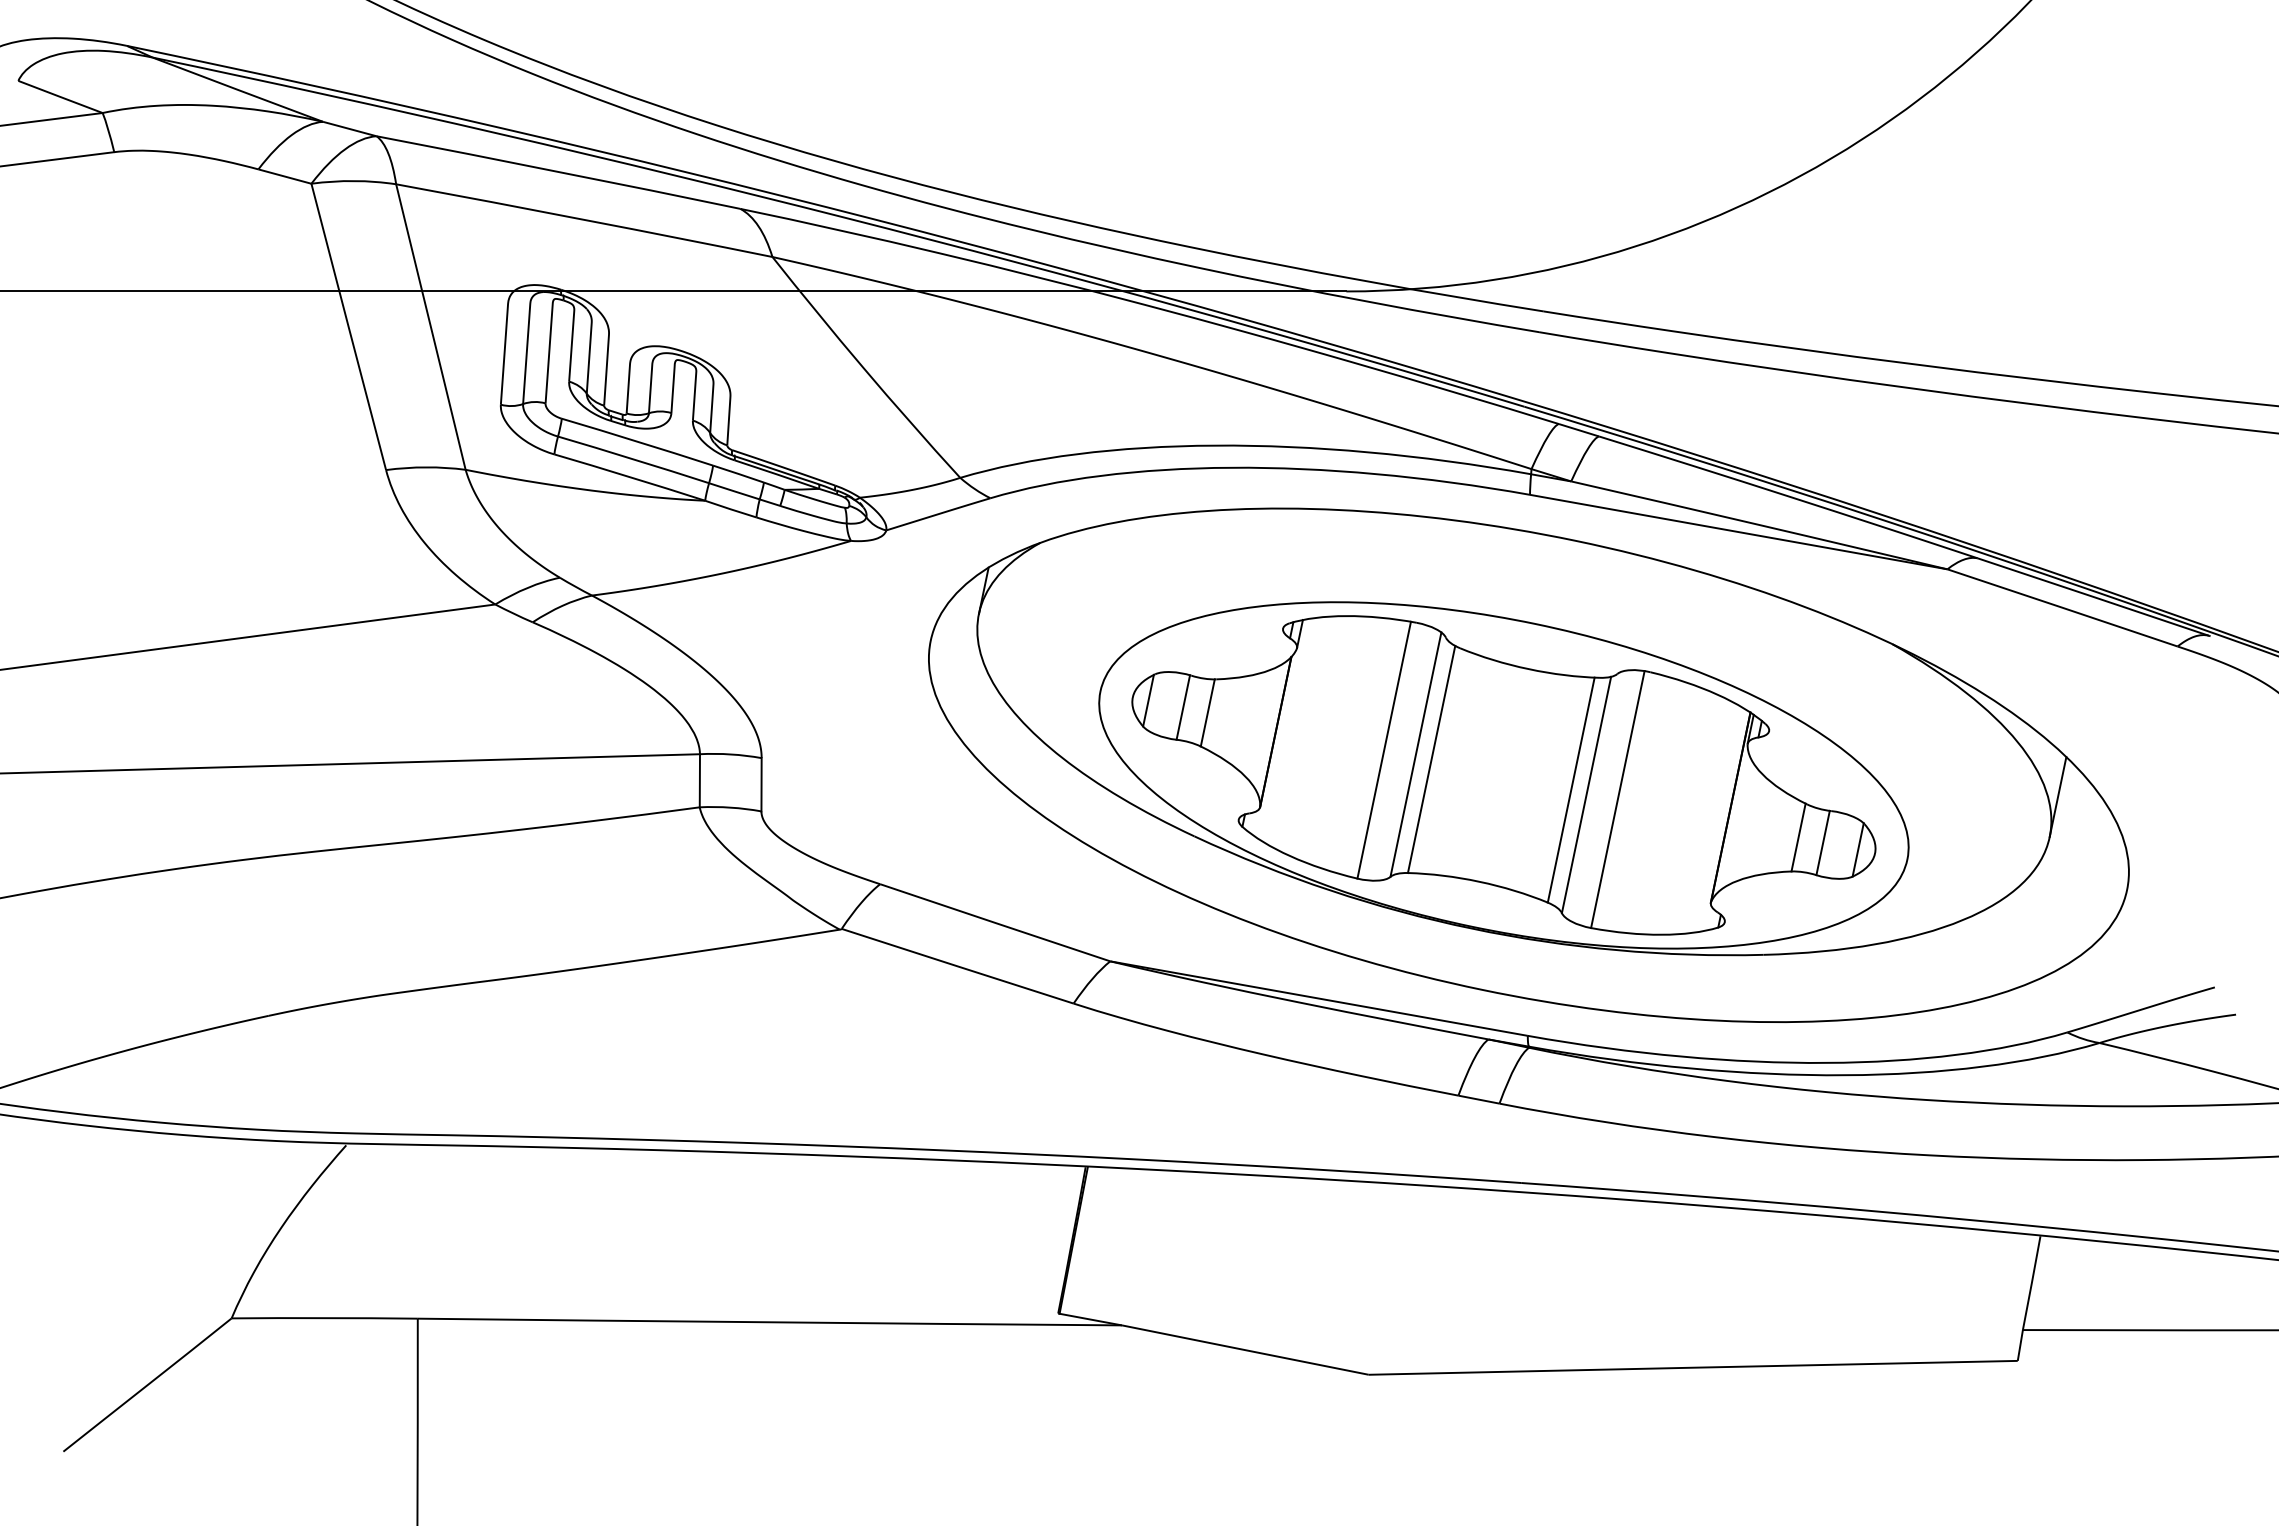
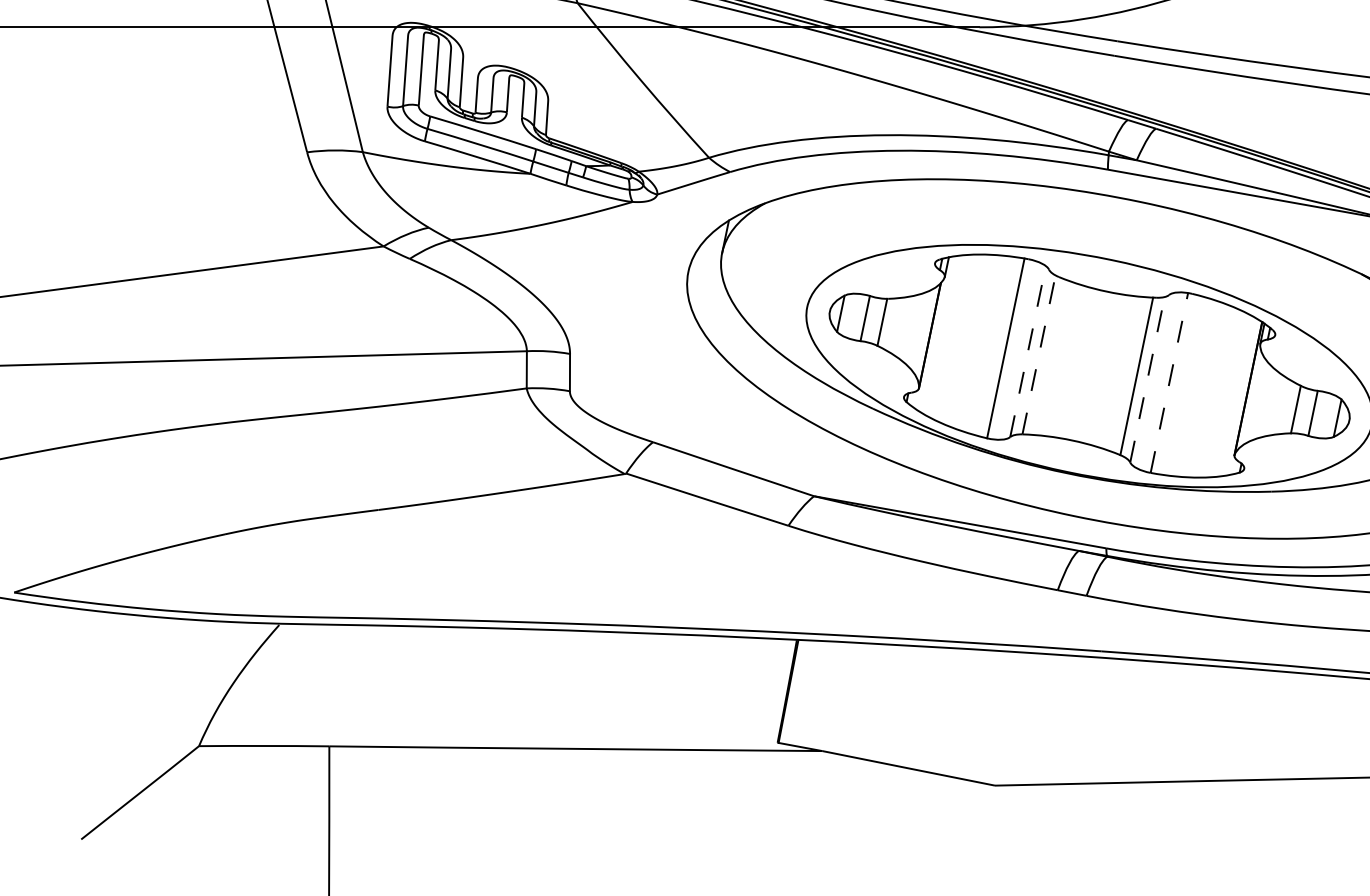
line: (1415, 754) -> (1027, 351), solid -> dashed
line: (1431, 759) -> (1038, 354), solid -> dashed
line: (1586, 795) -> (1147, 380), solid -> dashed
line: (1617, 799) -> (1169, 382), solid -> dashed

